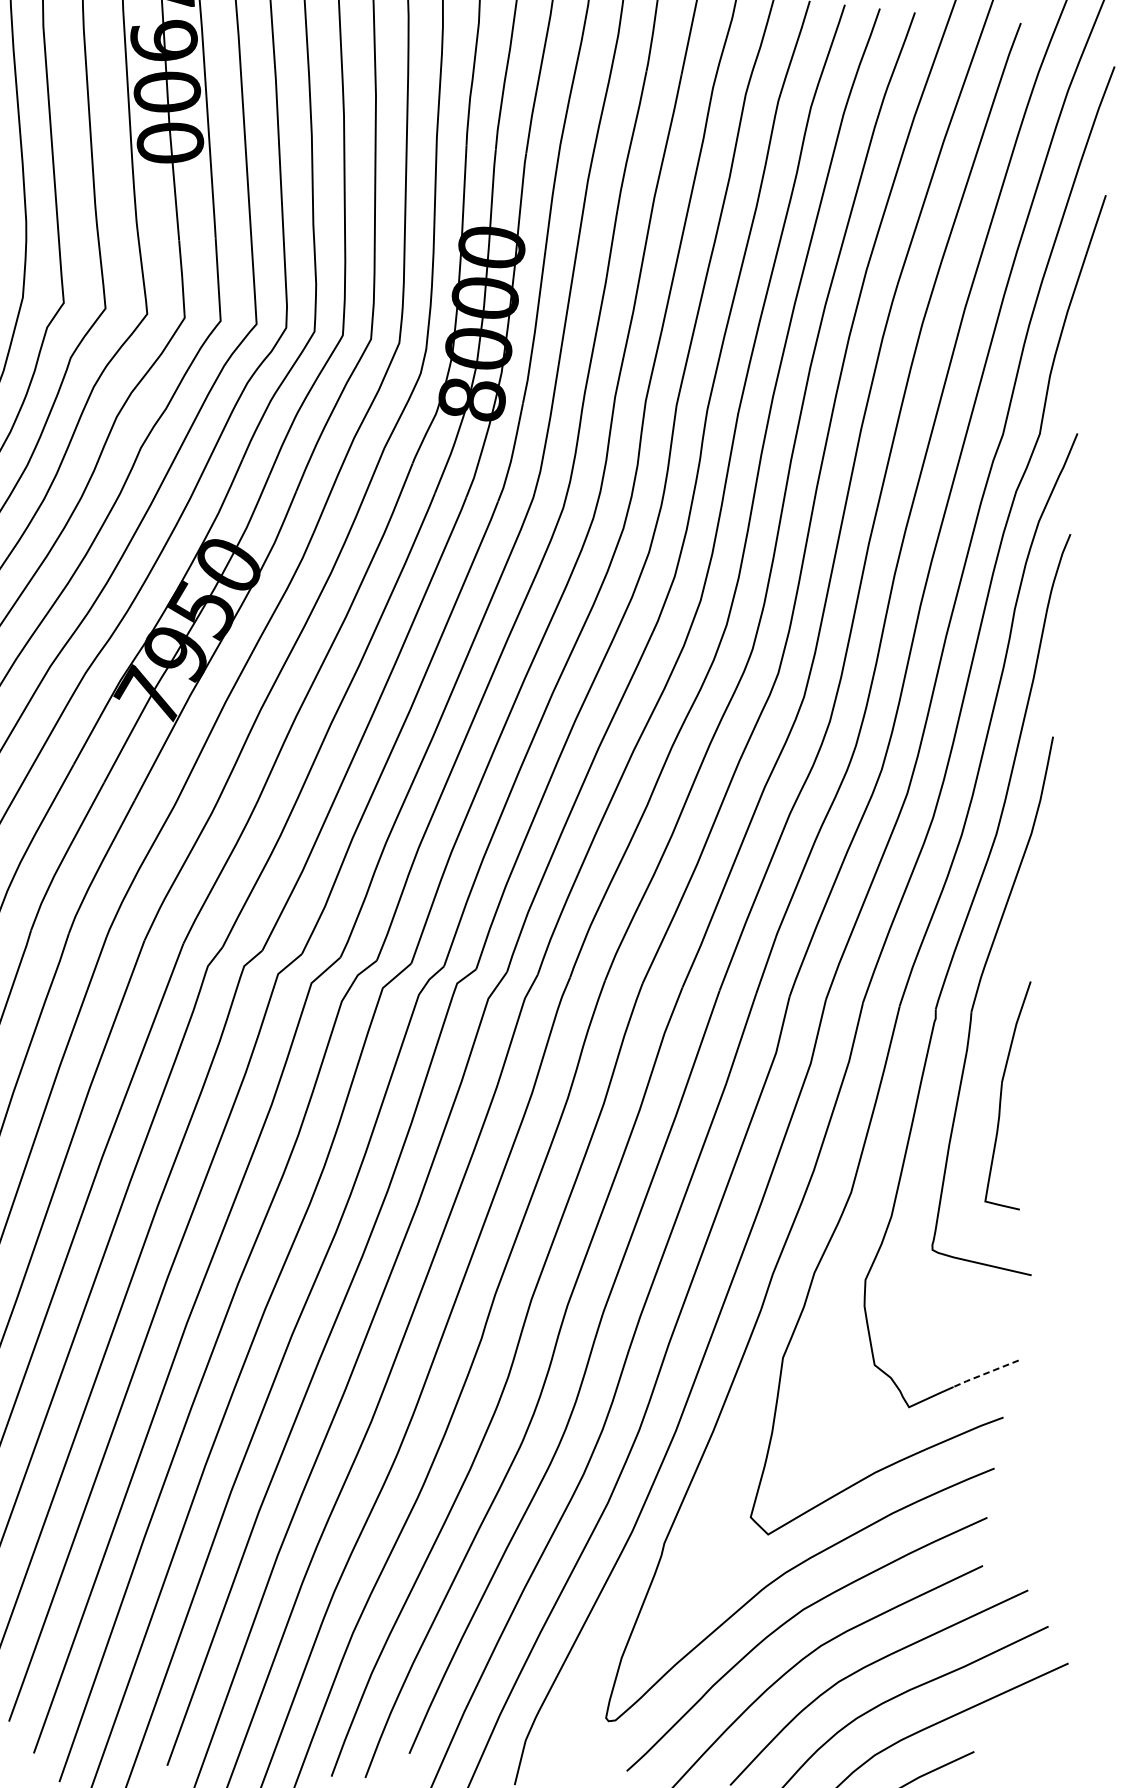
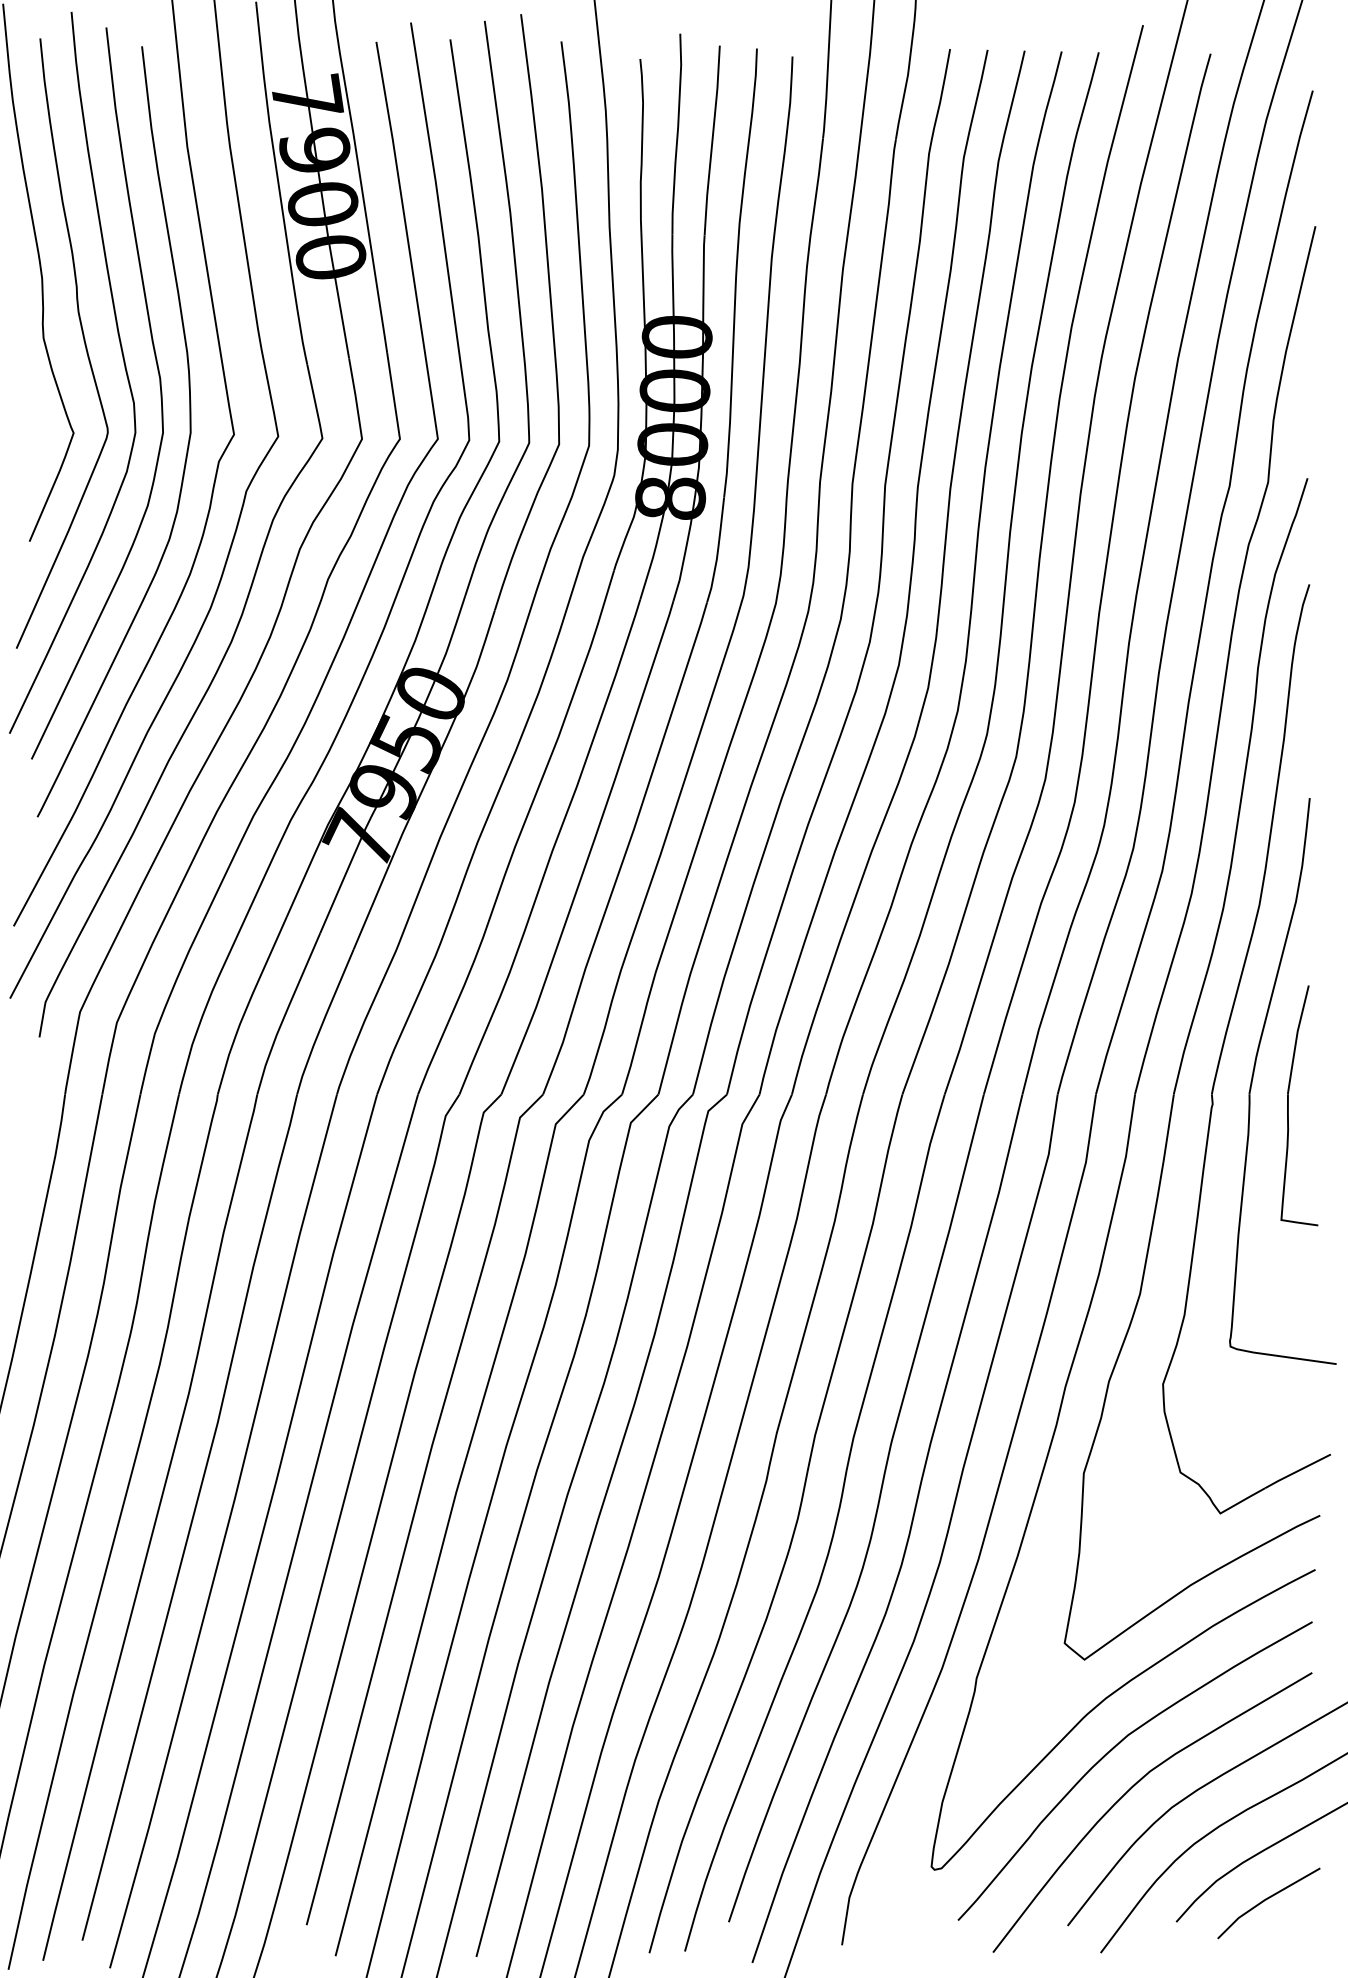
part: (1001, 1093) -> (1288, 1105), moved
line: (985, 1373) -> (1297, 1471), dashed -> solid

